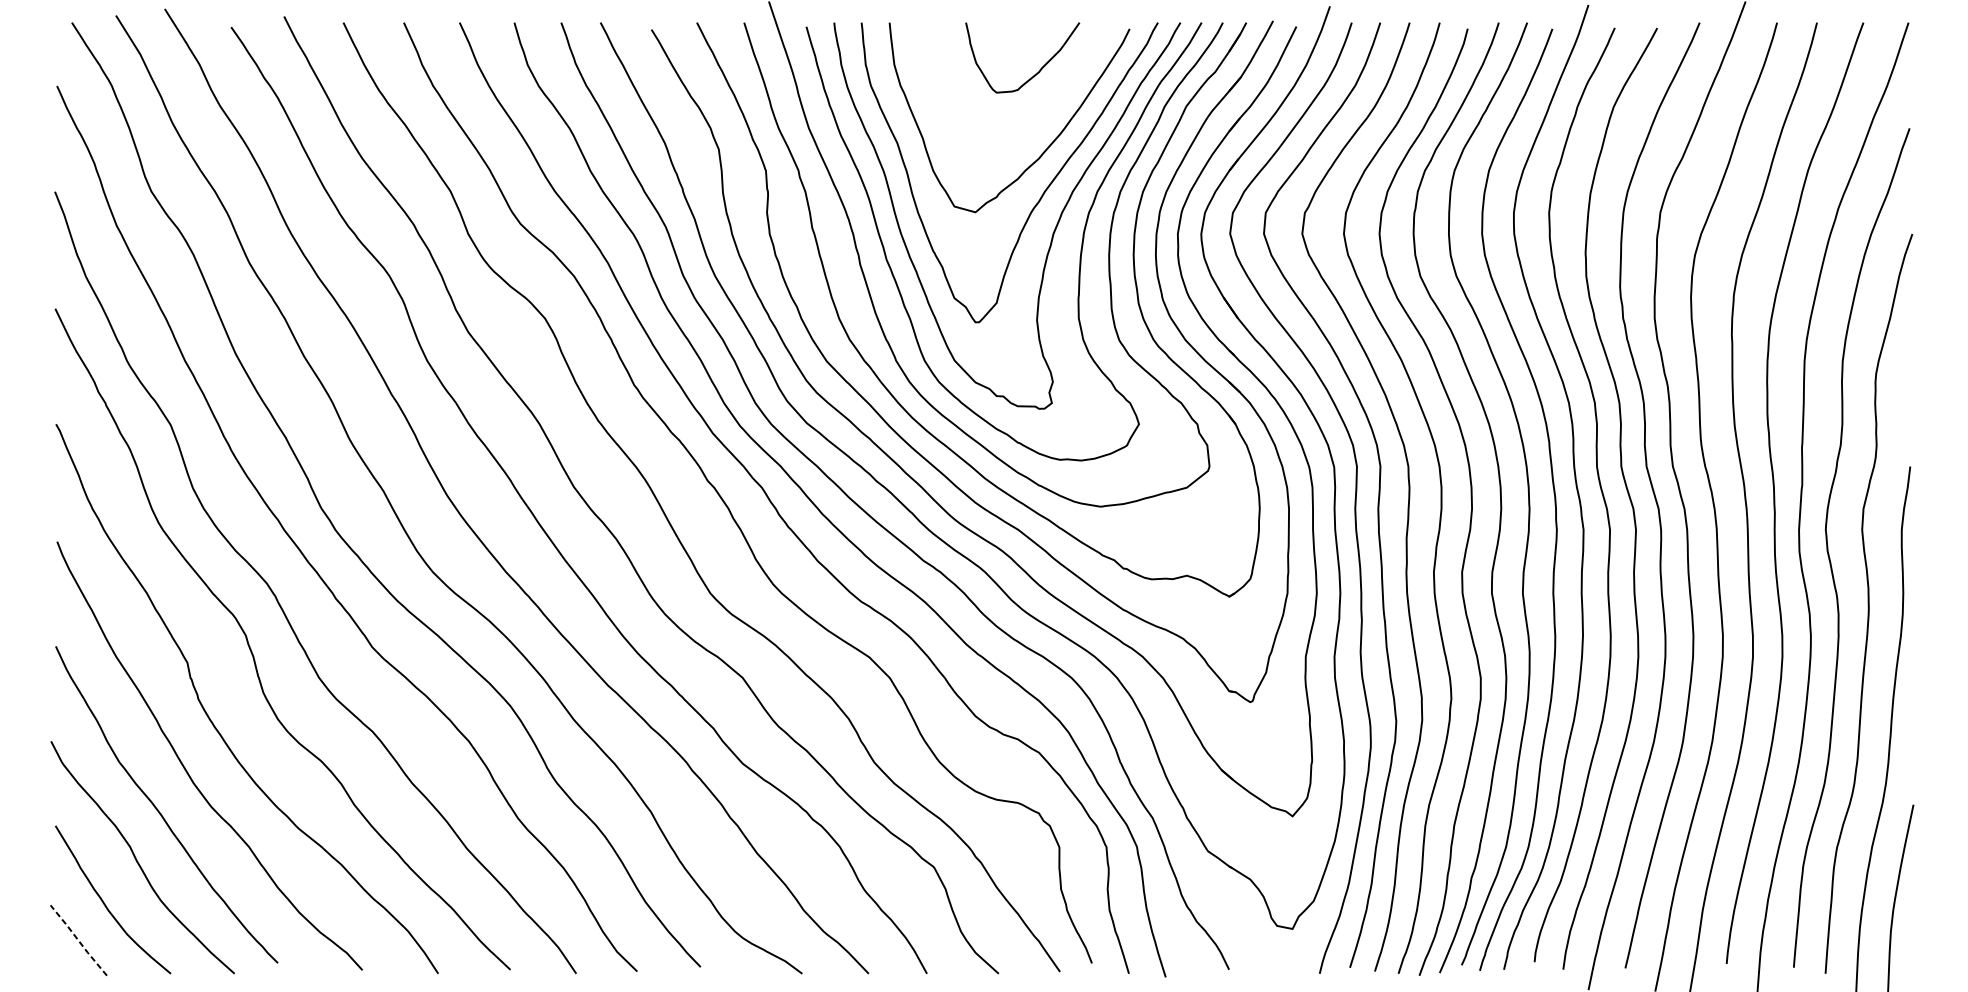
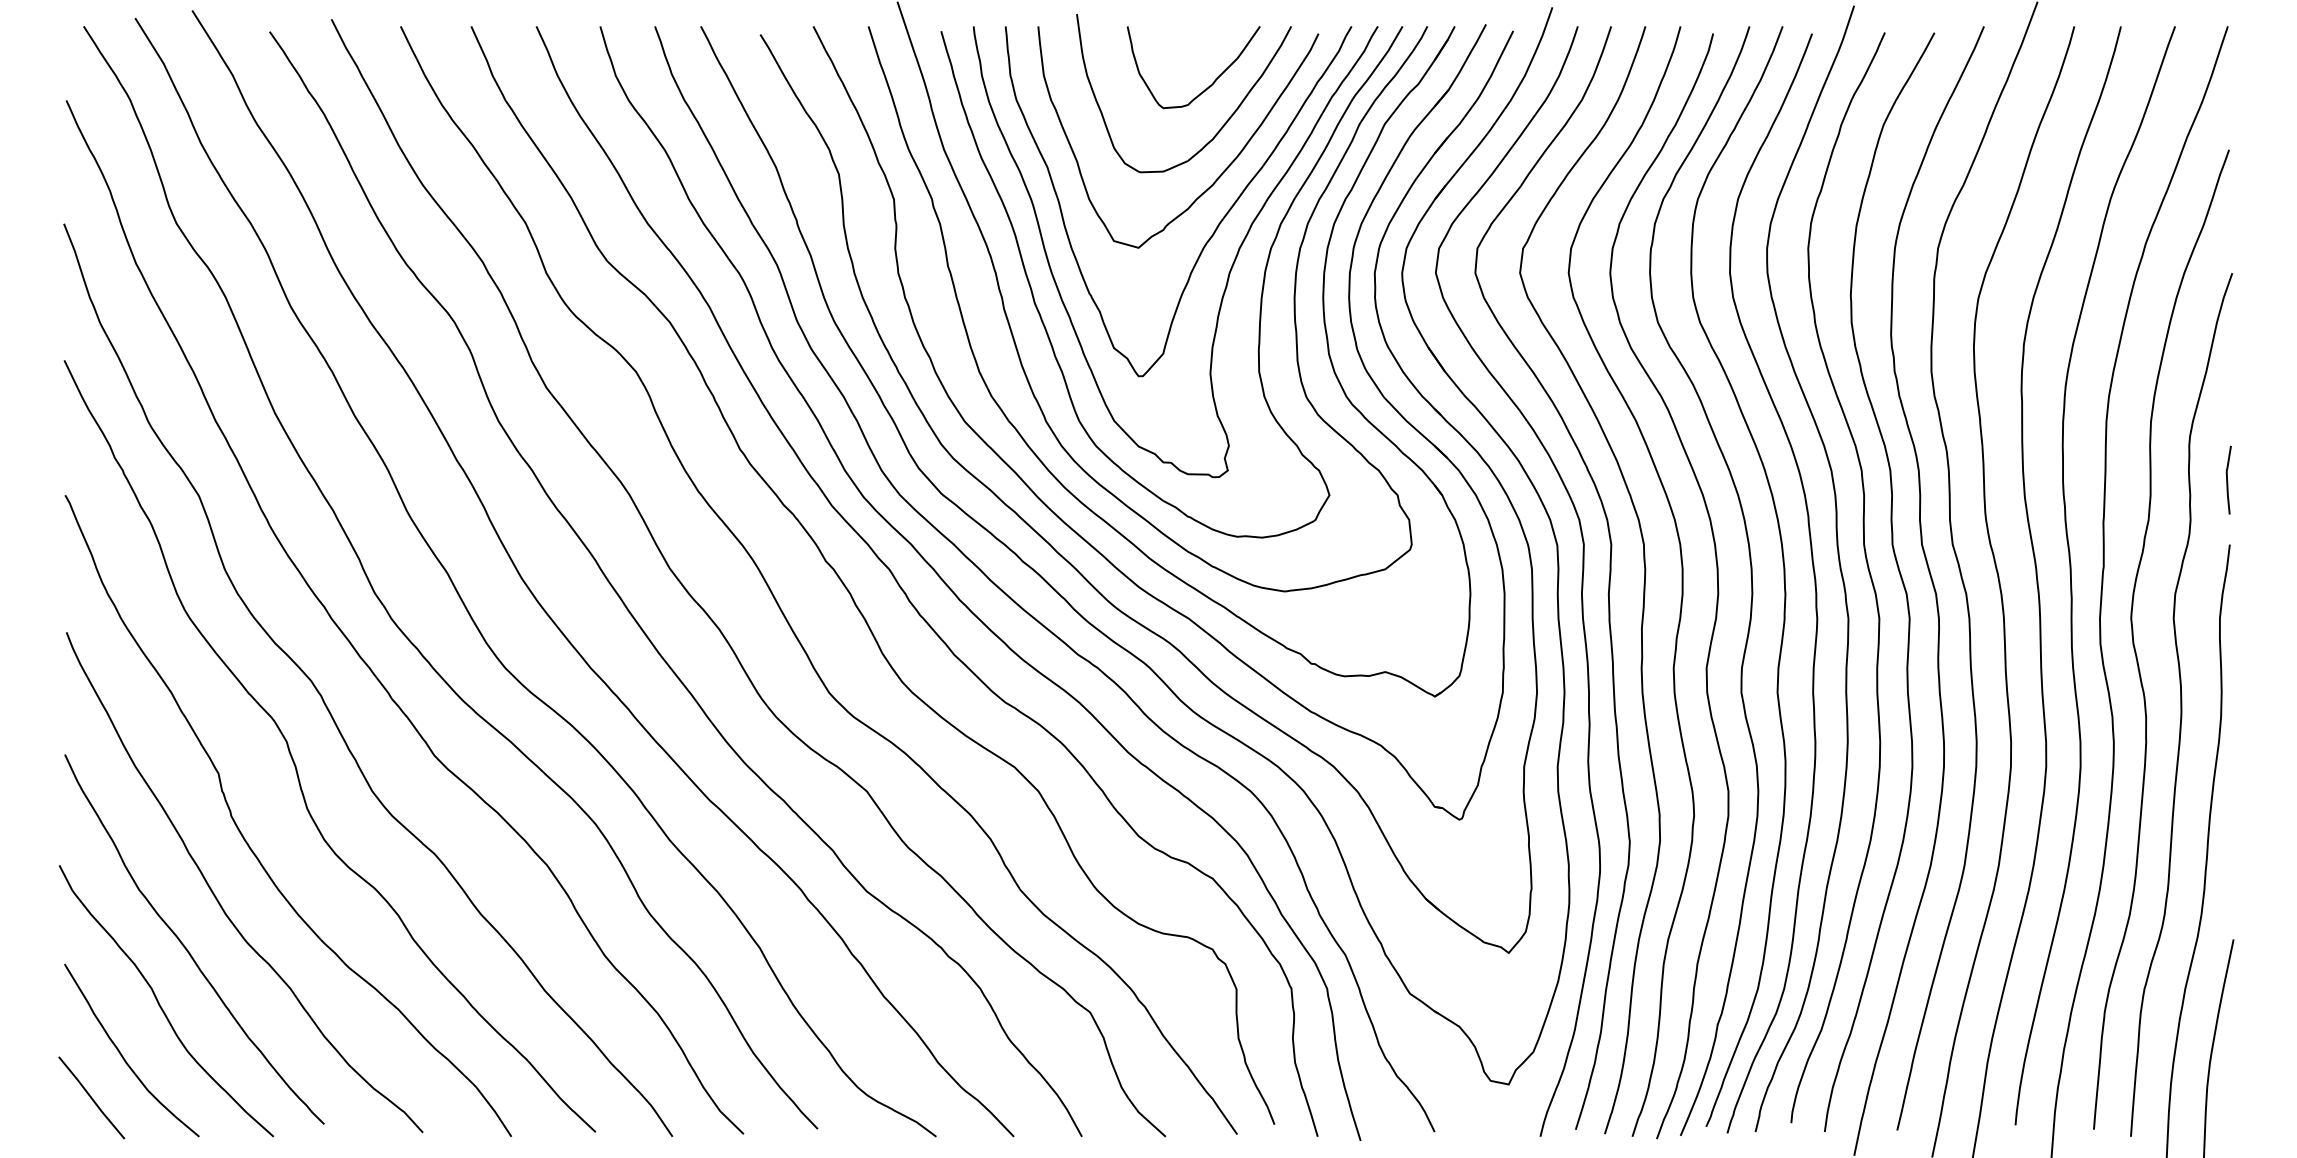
curve: (1047, 107) -> (1222, 125), added
curve: (1908, 410) -> (2227, 479), added
line: (78, 940) -> (91, 1097), dashed -> solid

